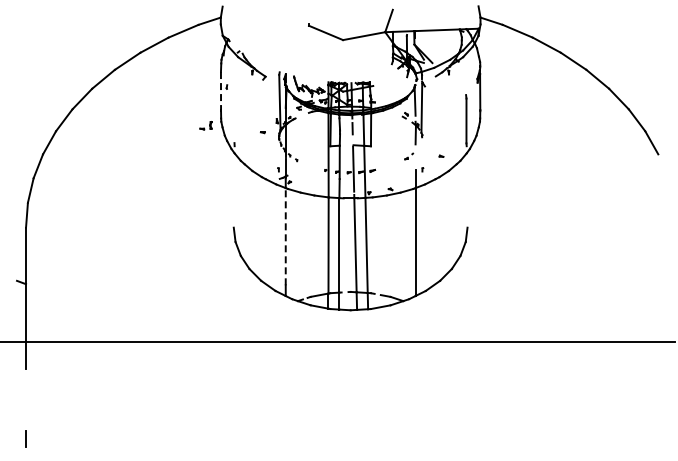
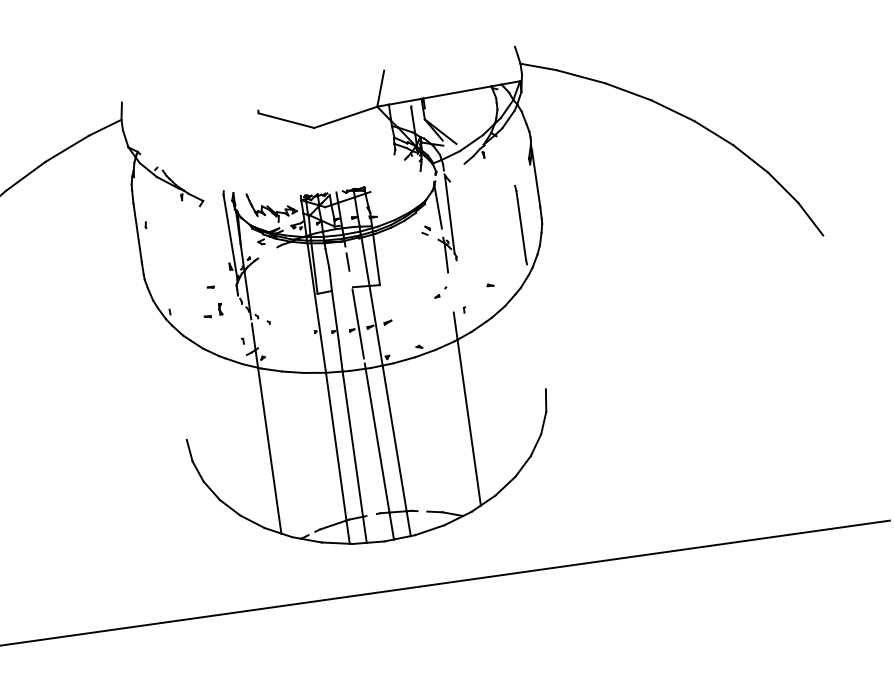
line: (221, 91) -> (138, 233), dashed -> solid
part: (205, 125) -> (212, 310), moved
line: (285, 236) -> (268, 442), dashed -> solid

